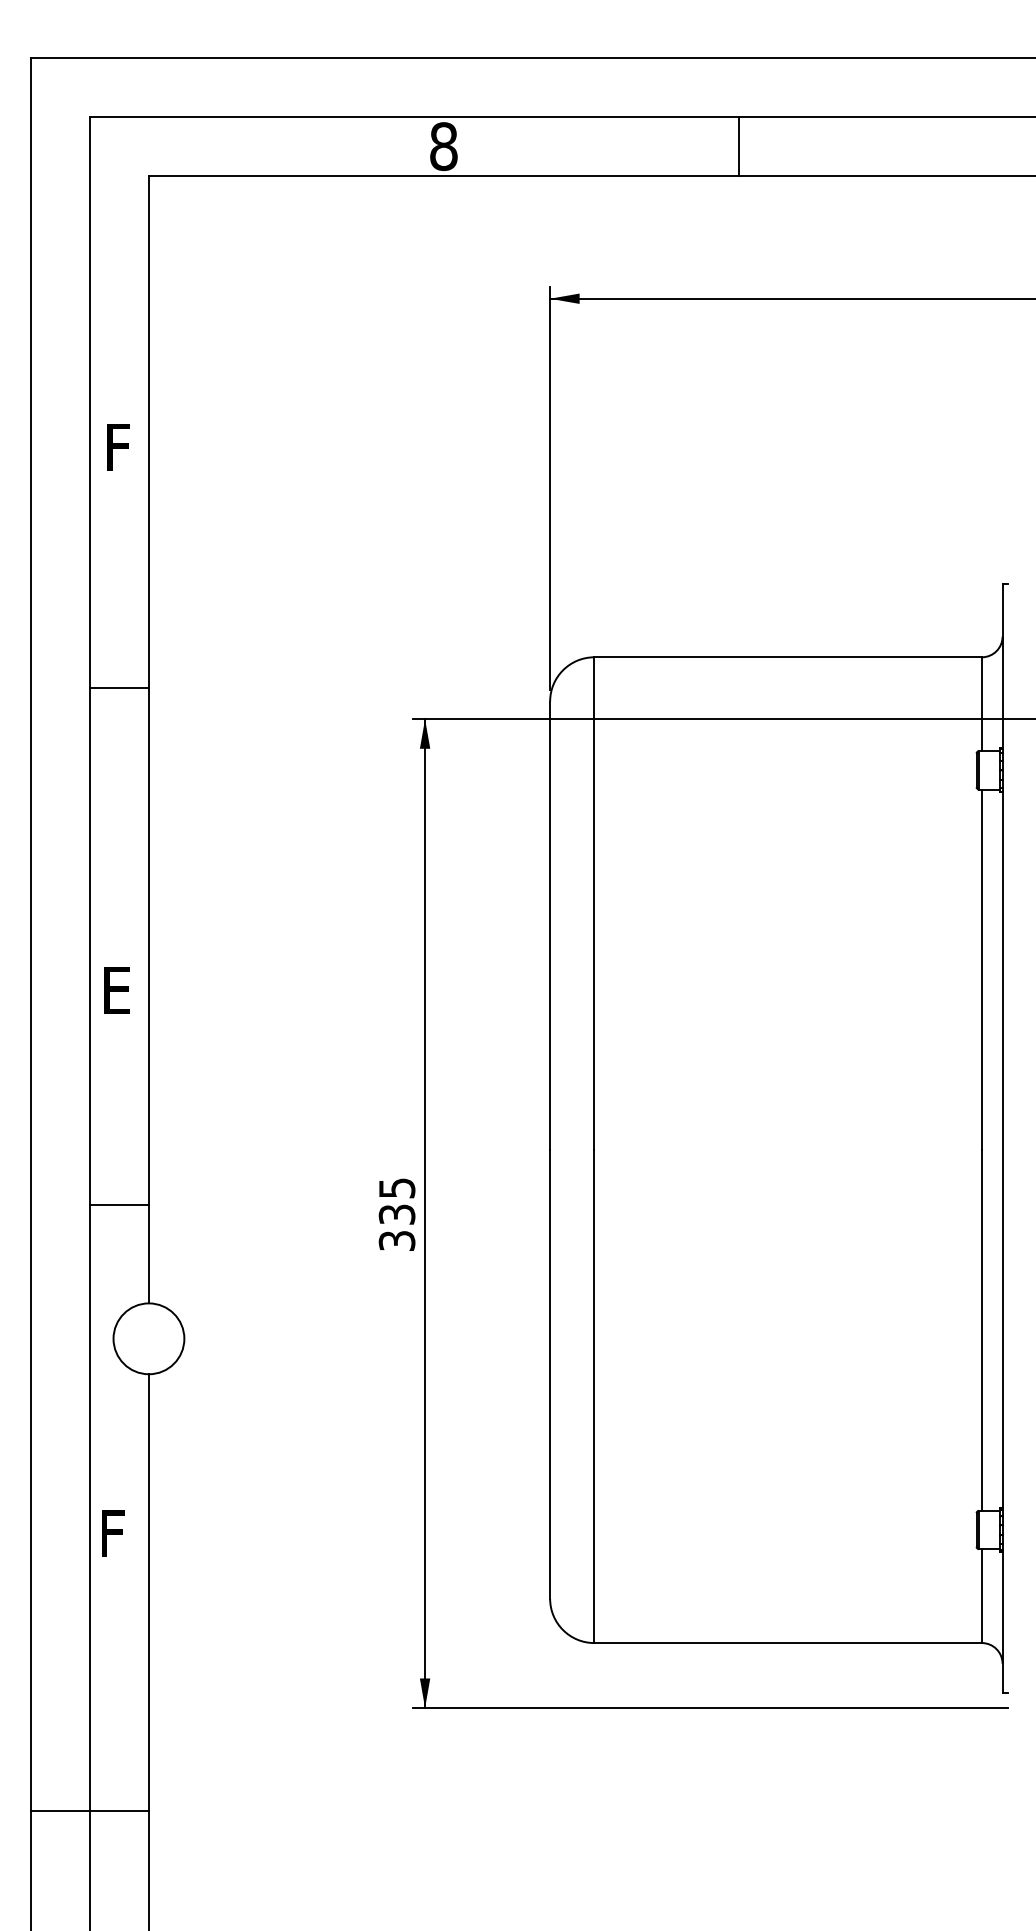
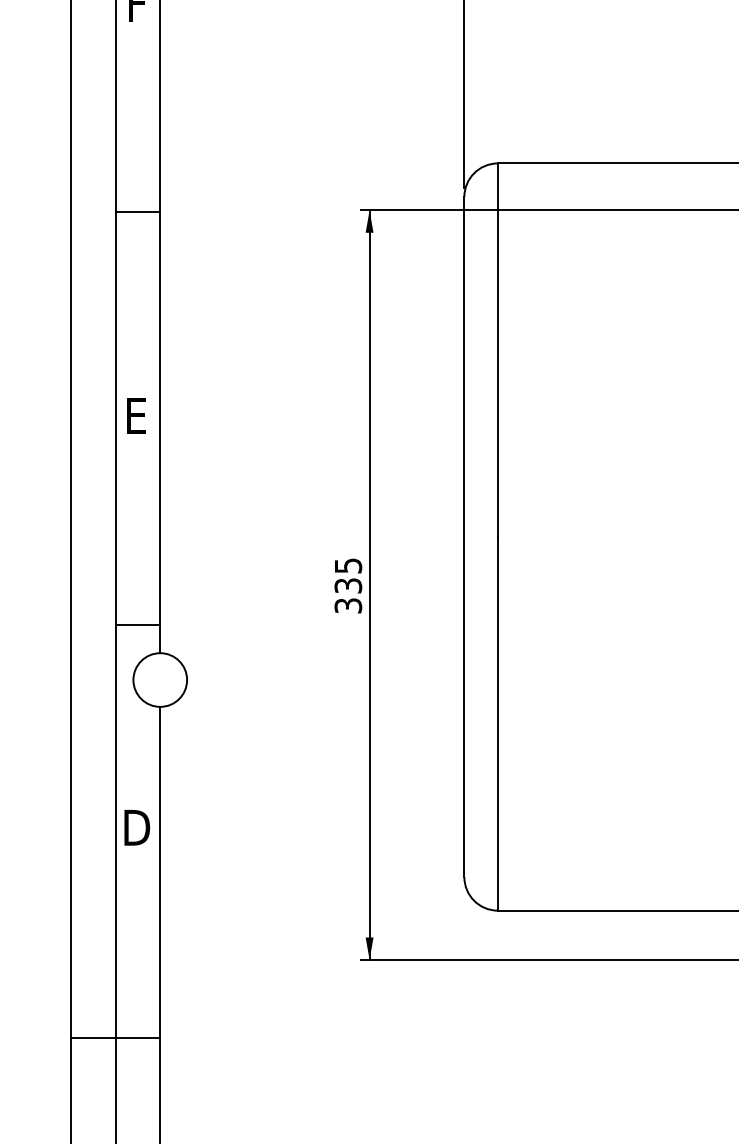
line: (118, 688) -> (137, 212), moved
line: (118, 1205) -> (137, 625), moved
text: (118, 1533) -> (137, 827), F -> D

